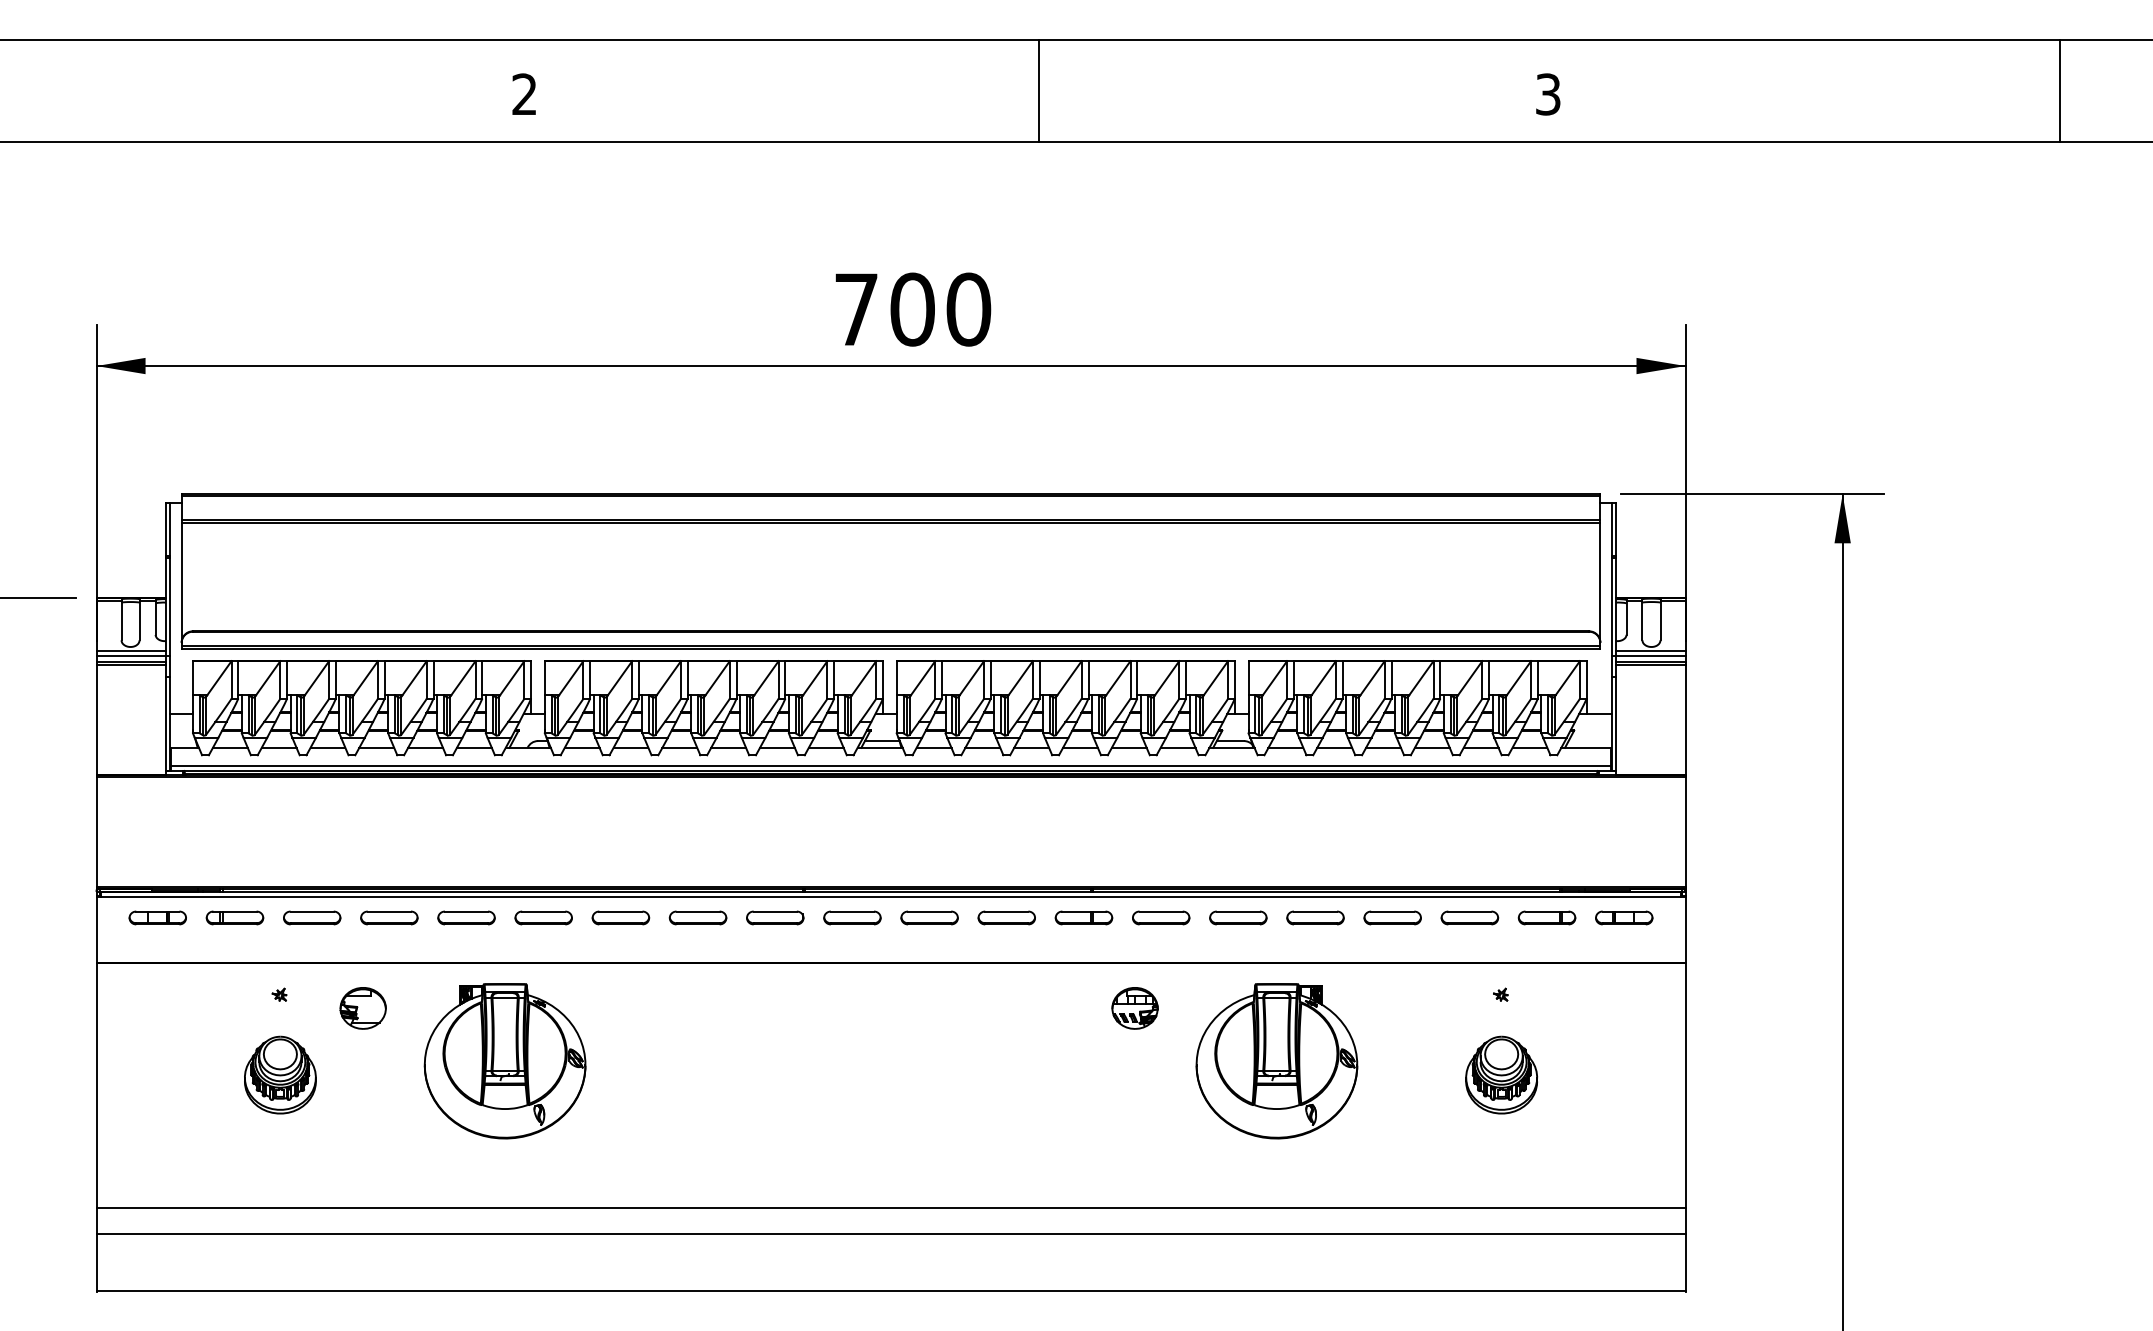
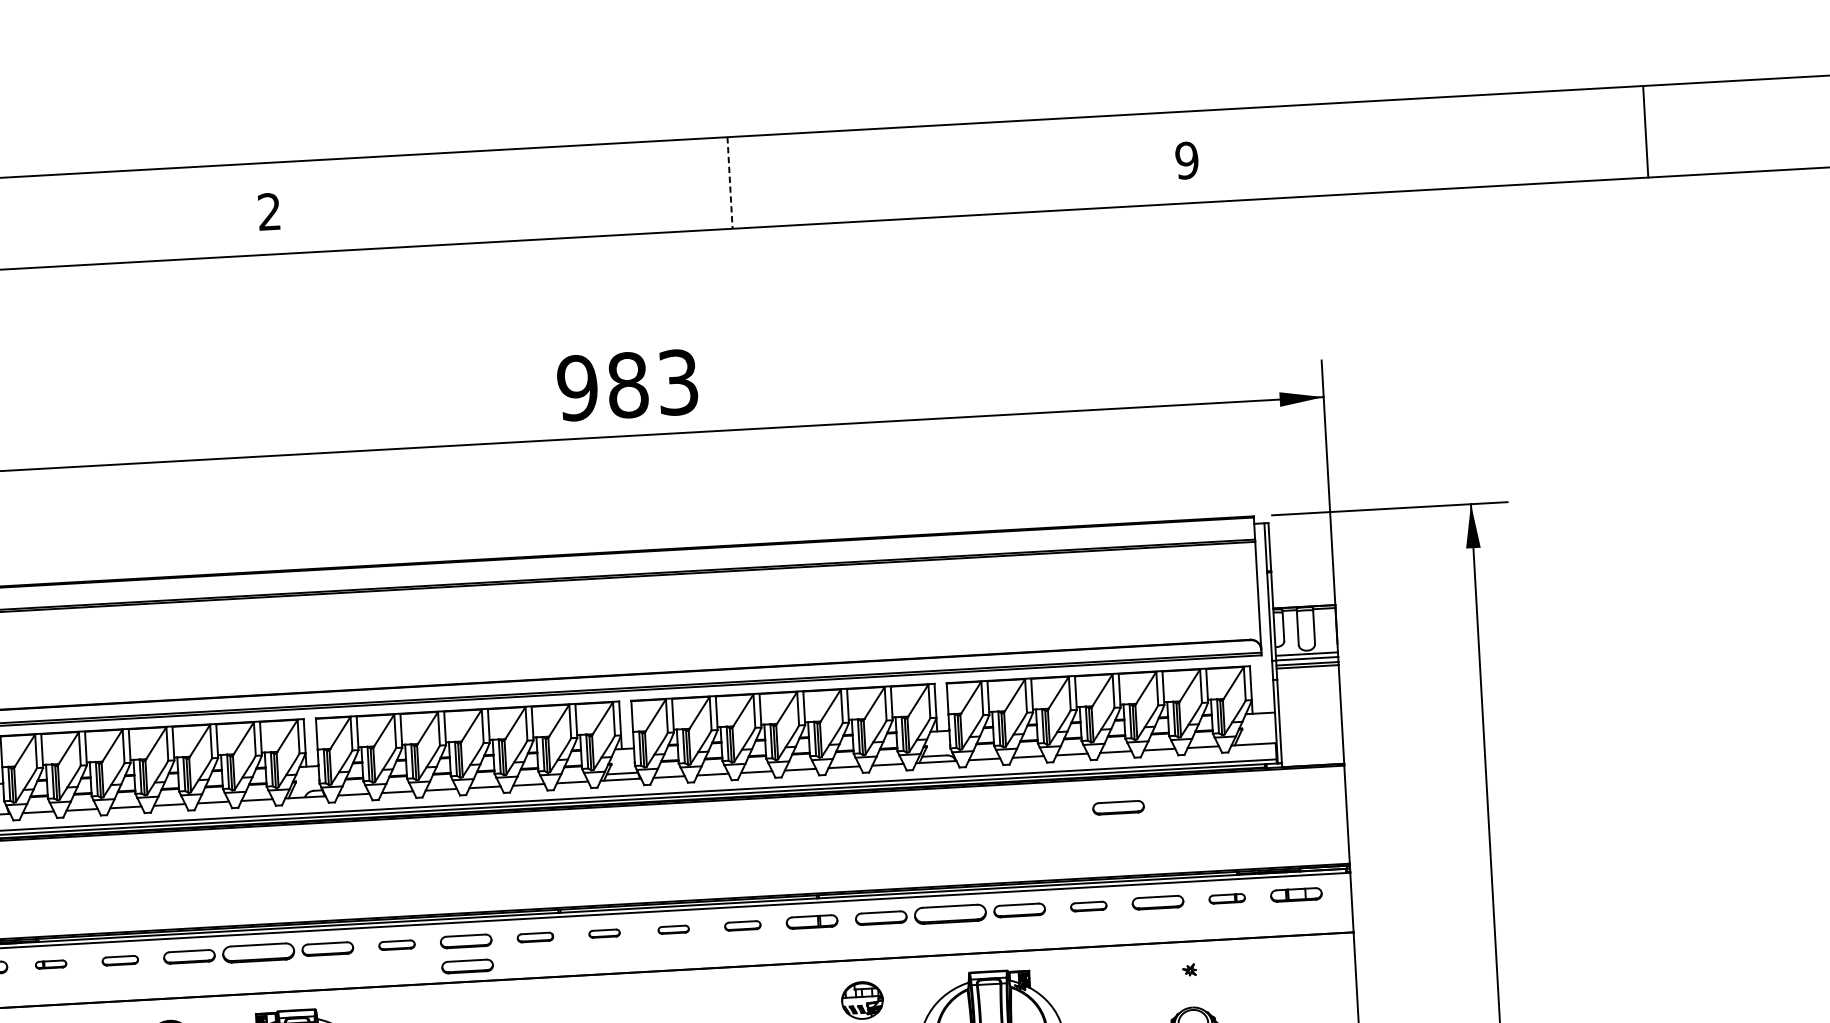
line: (1038, 91) -> (729, 183), solid -> dashed
text: (1547, 94) -> (1186, 160), 3 -> 9
text: (912, 309) -> (627, 385), 700 -> 983
part: (1431, 809) -> (1118, 807), added
part: (234, 917) -> (50, 964), size x0.6
part: (312, 917) -> (120, 960), size x0.7
part: (466, 917) -> (258, 952), size x1.4
part: (620, 917) -> (396, 944), size x0.7
part: (775, 917) -> (535, 937), size x0.7
part: (852, 917) -> (604, 933), size x0.6
part: (929, 917) -> (673, 929), size x0.6
part: (1006, 917) -> (742, 925), size x0.7
part: (1238, 917) -> (950, 913), size x1.4
part: (1392, 917) -> (1088, 906), size x0.7
part: (1546, 917) -> (1226, 898), size x0.7
part: (697, 945) -> (467, 966), added

